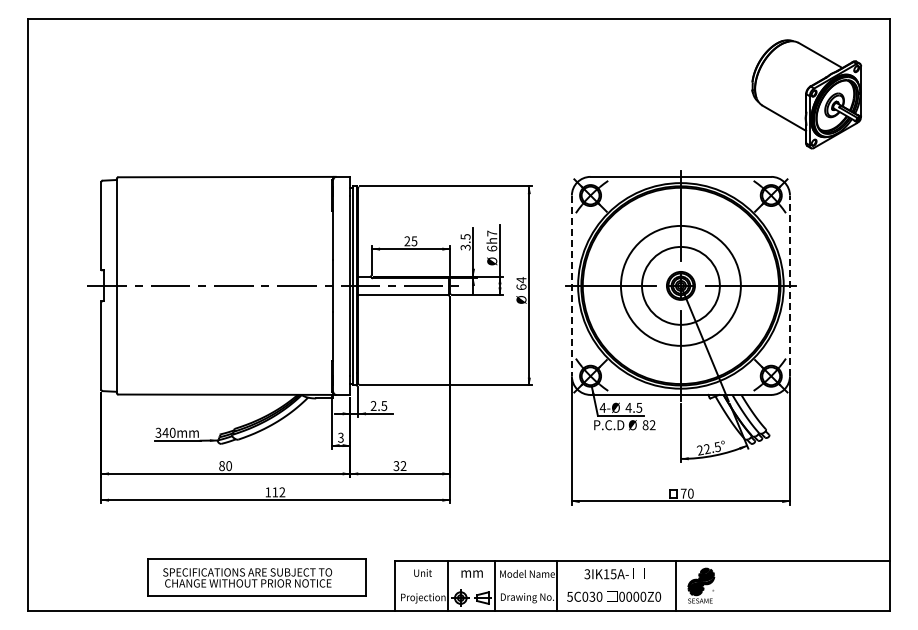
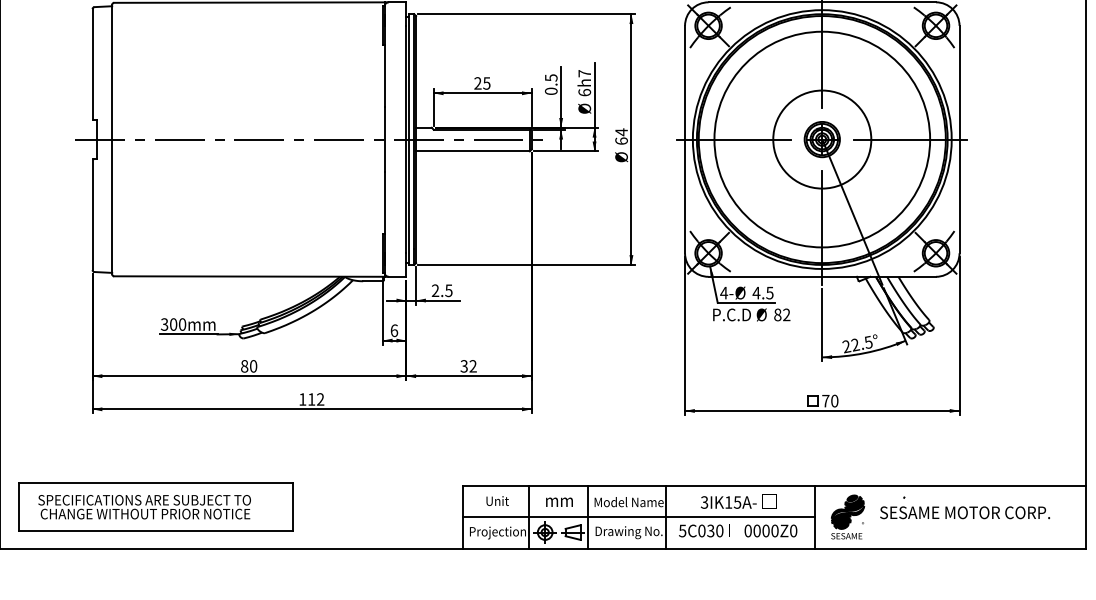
text: (465, 247) -> (551, 91), 3.5 -> 0.5
circle: (680, 285) -> (821, 139), size x1.43
line: (789, 285) -> (958, 139), dashed -> solid
line: (571, 286) -> (684, 140), dashed -> solid
text: (165, 432) -> (173, 324), 340mm -> 300mm
text: (340, 437) -> (393, 330), 3 -> 6
part: (256, 577) -> (155, 506), moved
part: (794, 578) -> (965, 507), added
line: (535, 586) -> (639, 517), added

